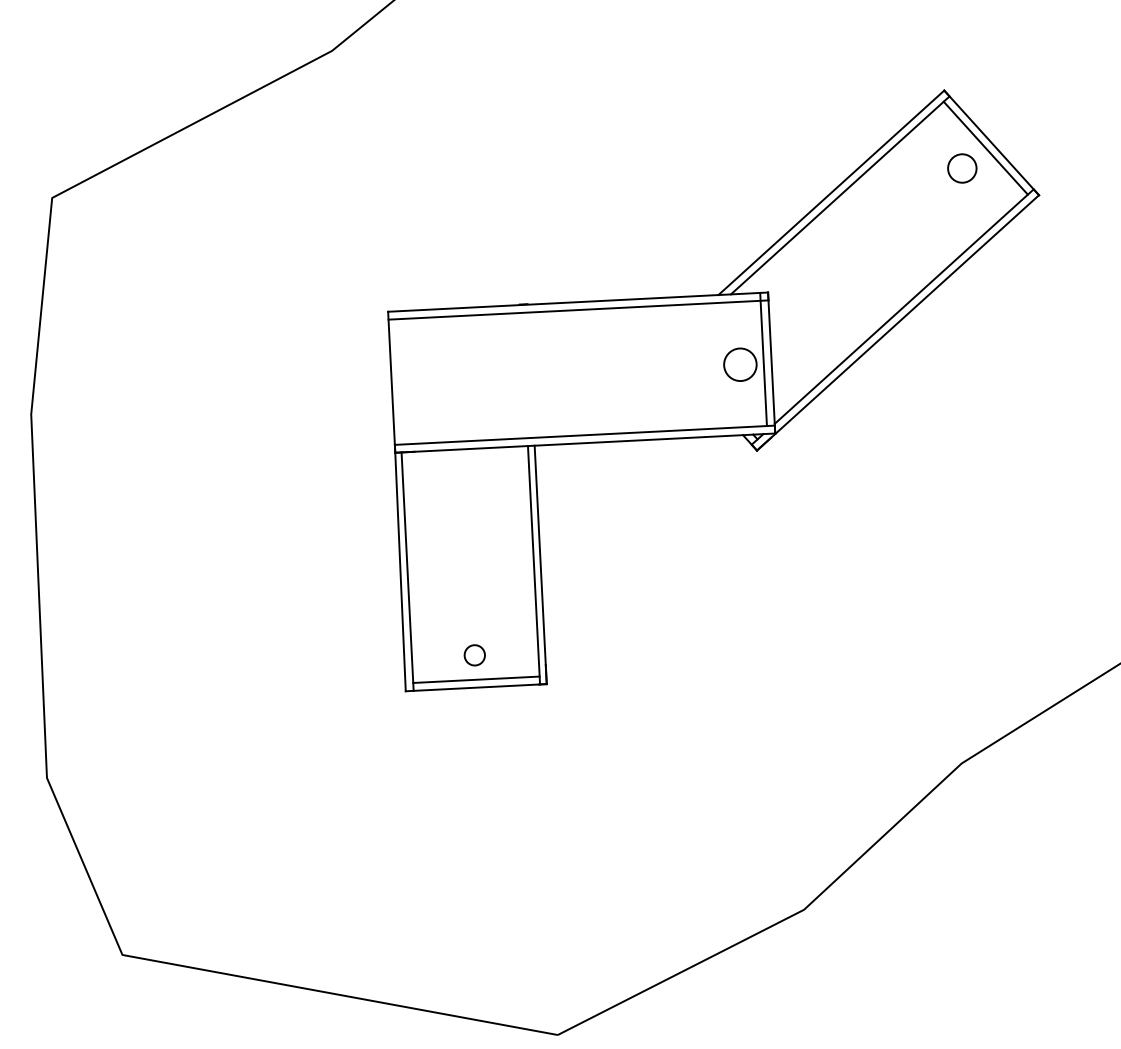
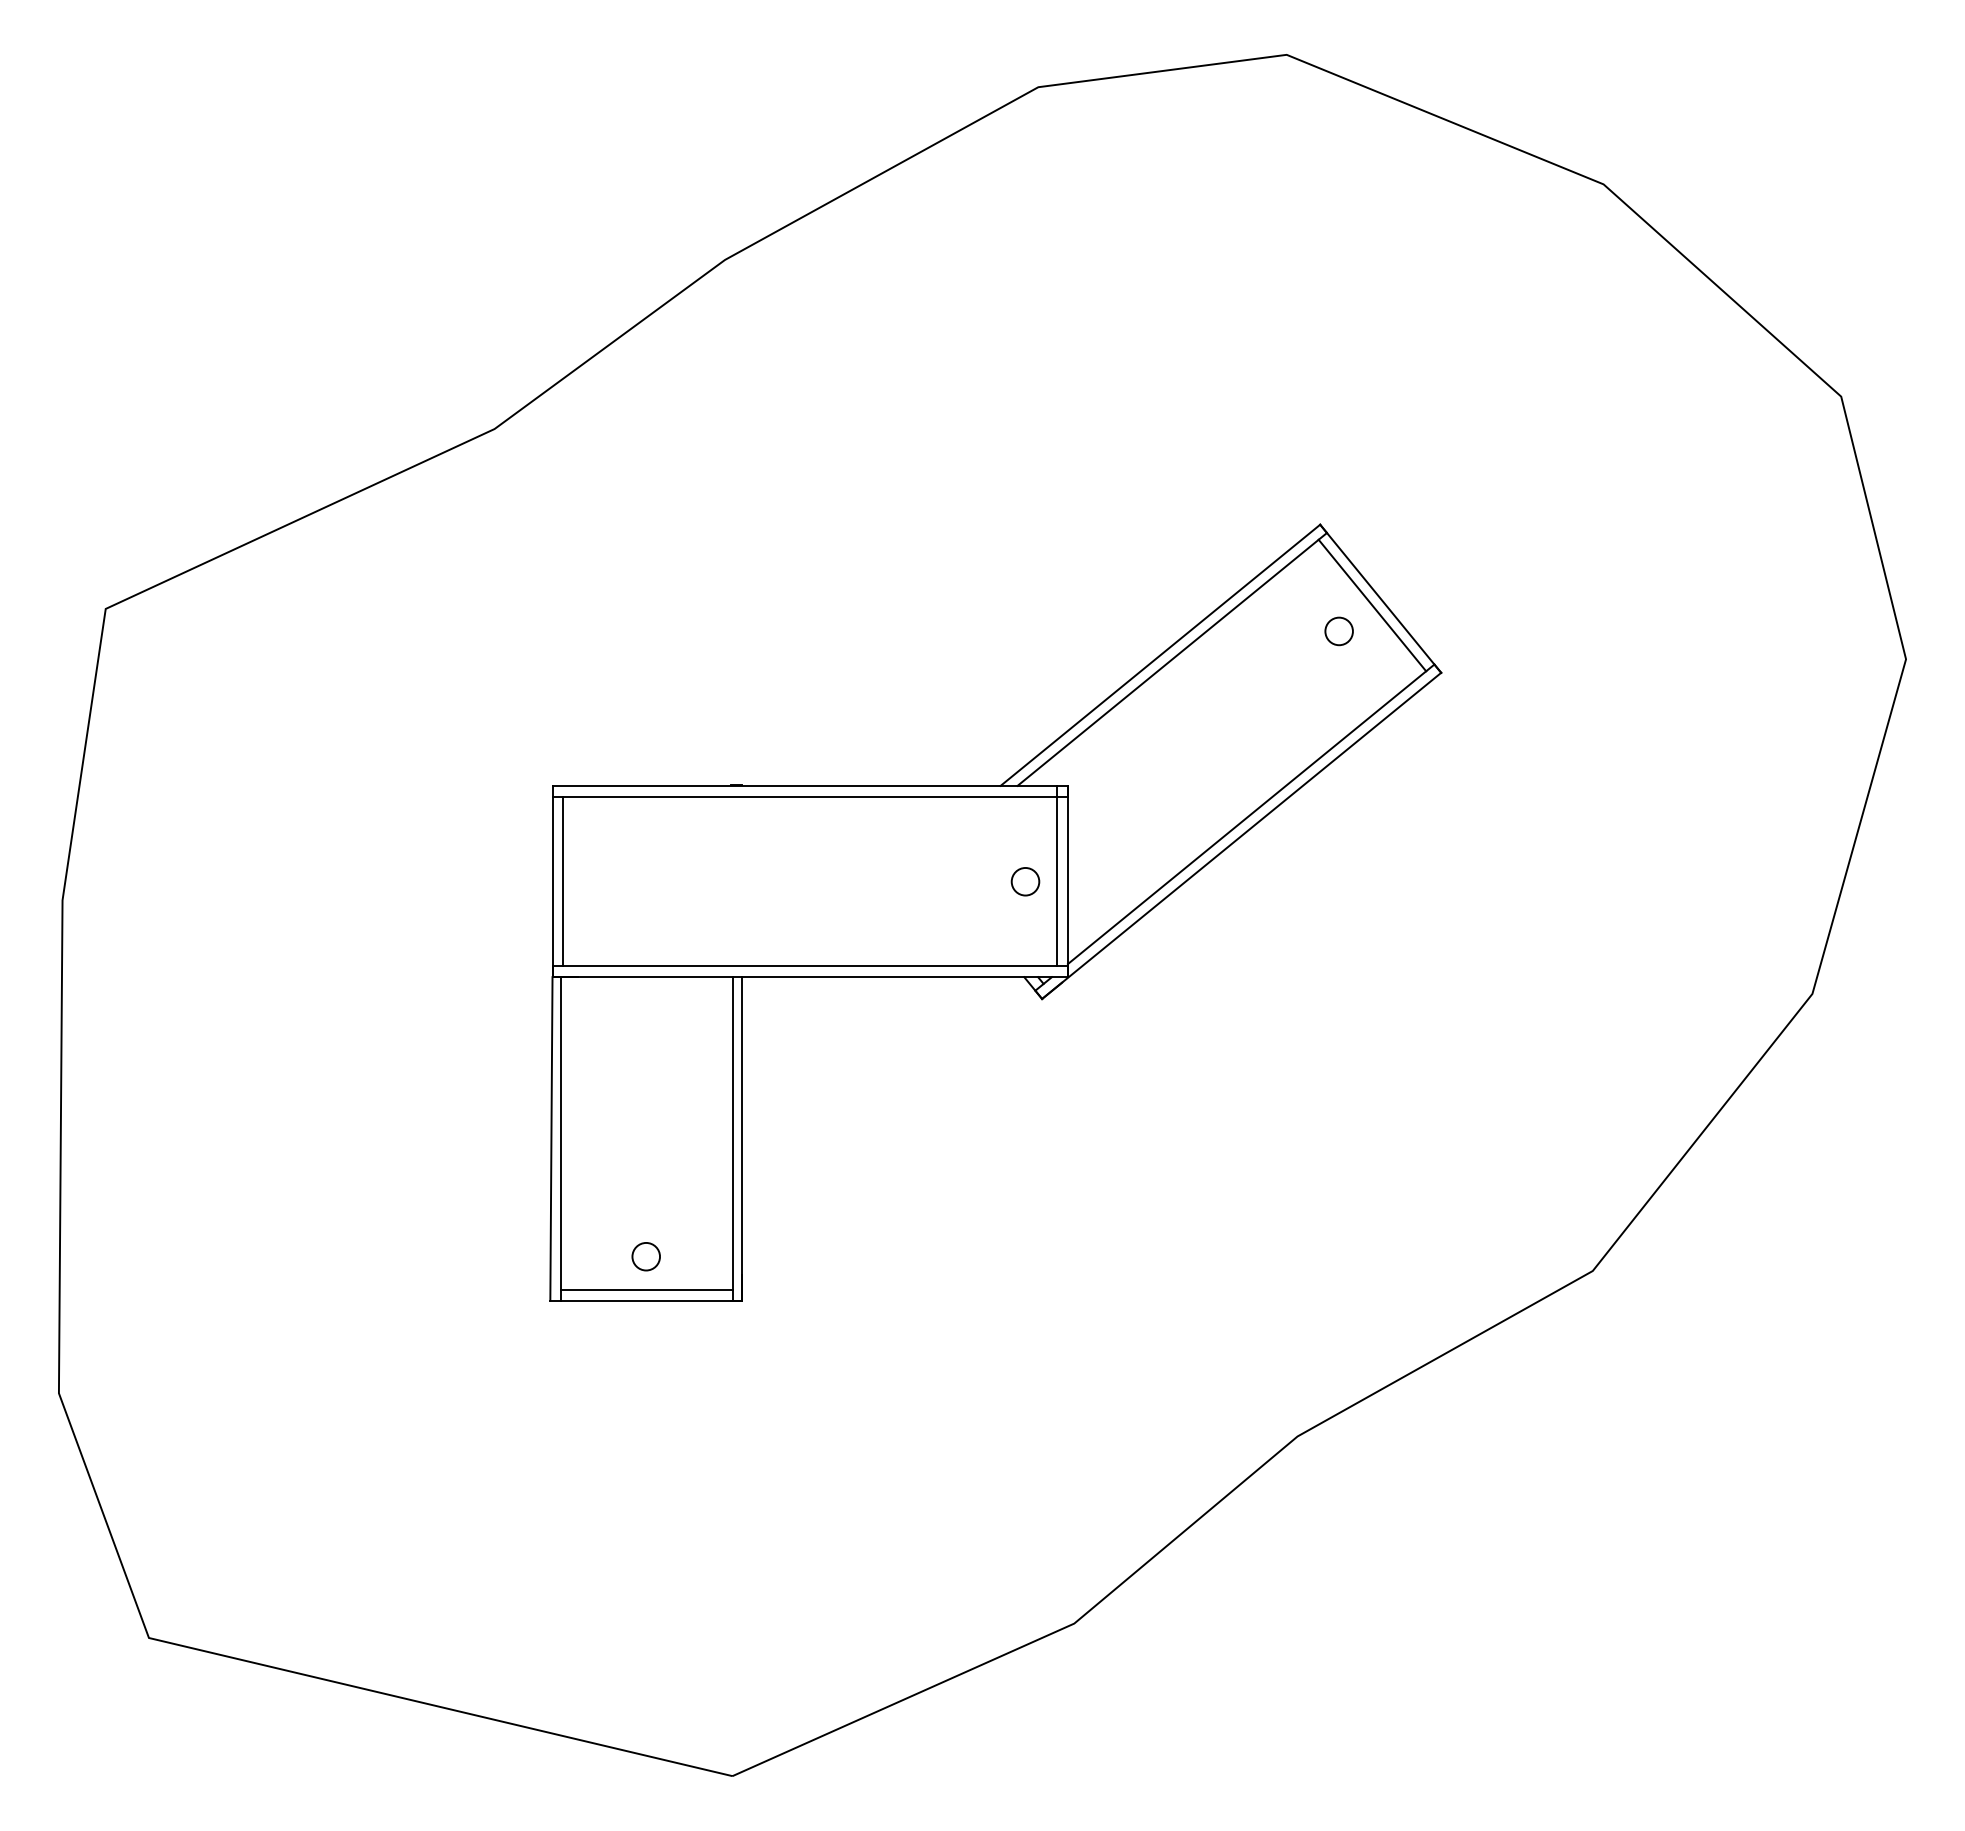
circle: (961, 168) -> (1338, 631), size x0.71
circle: (740, 364) -> (1025, 881), size x0.62
line: (399, 381) -> (563, 881), added

